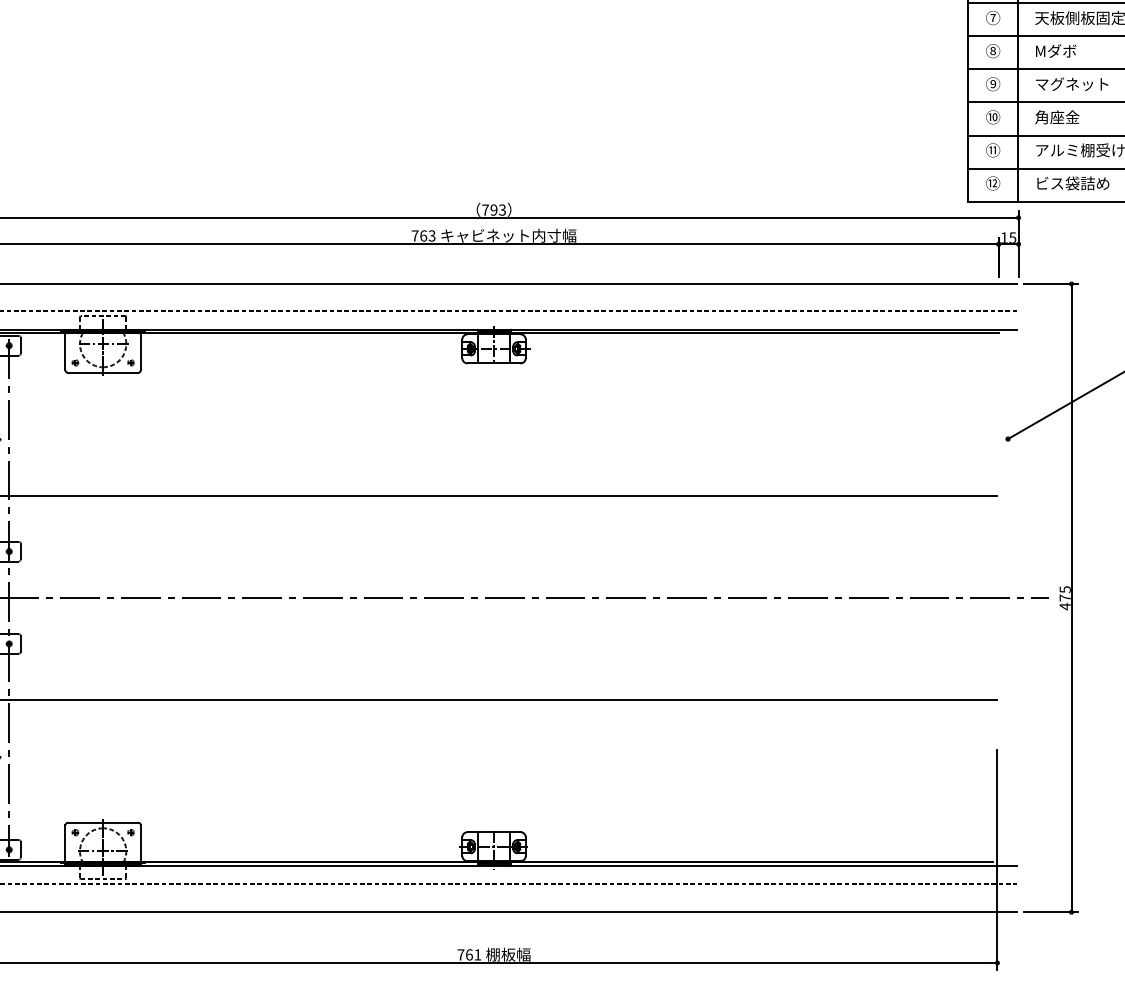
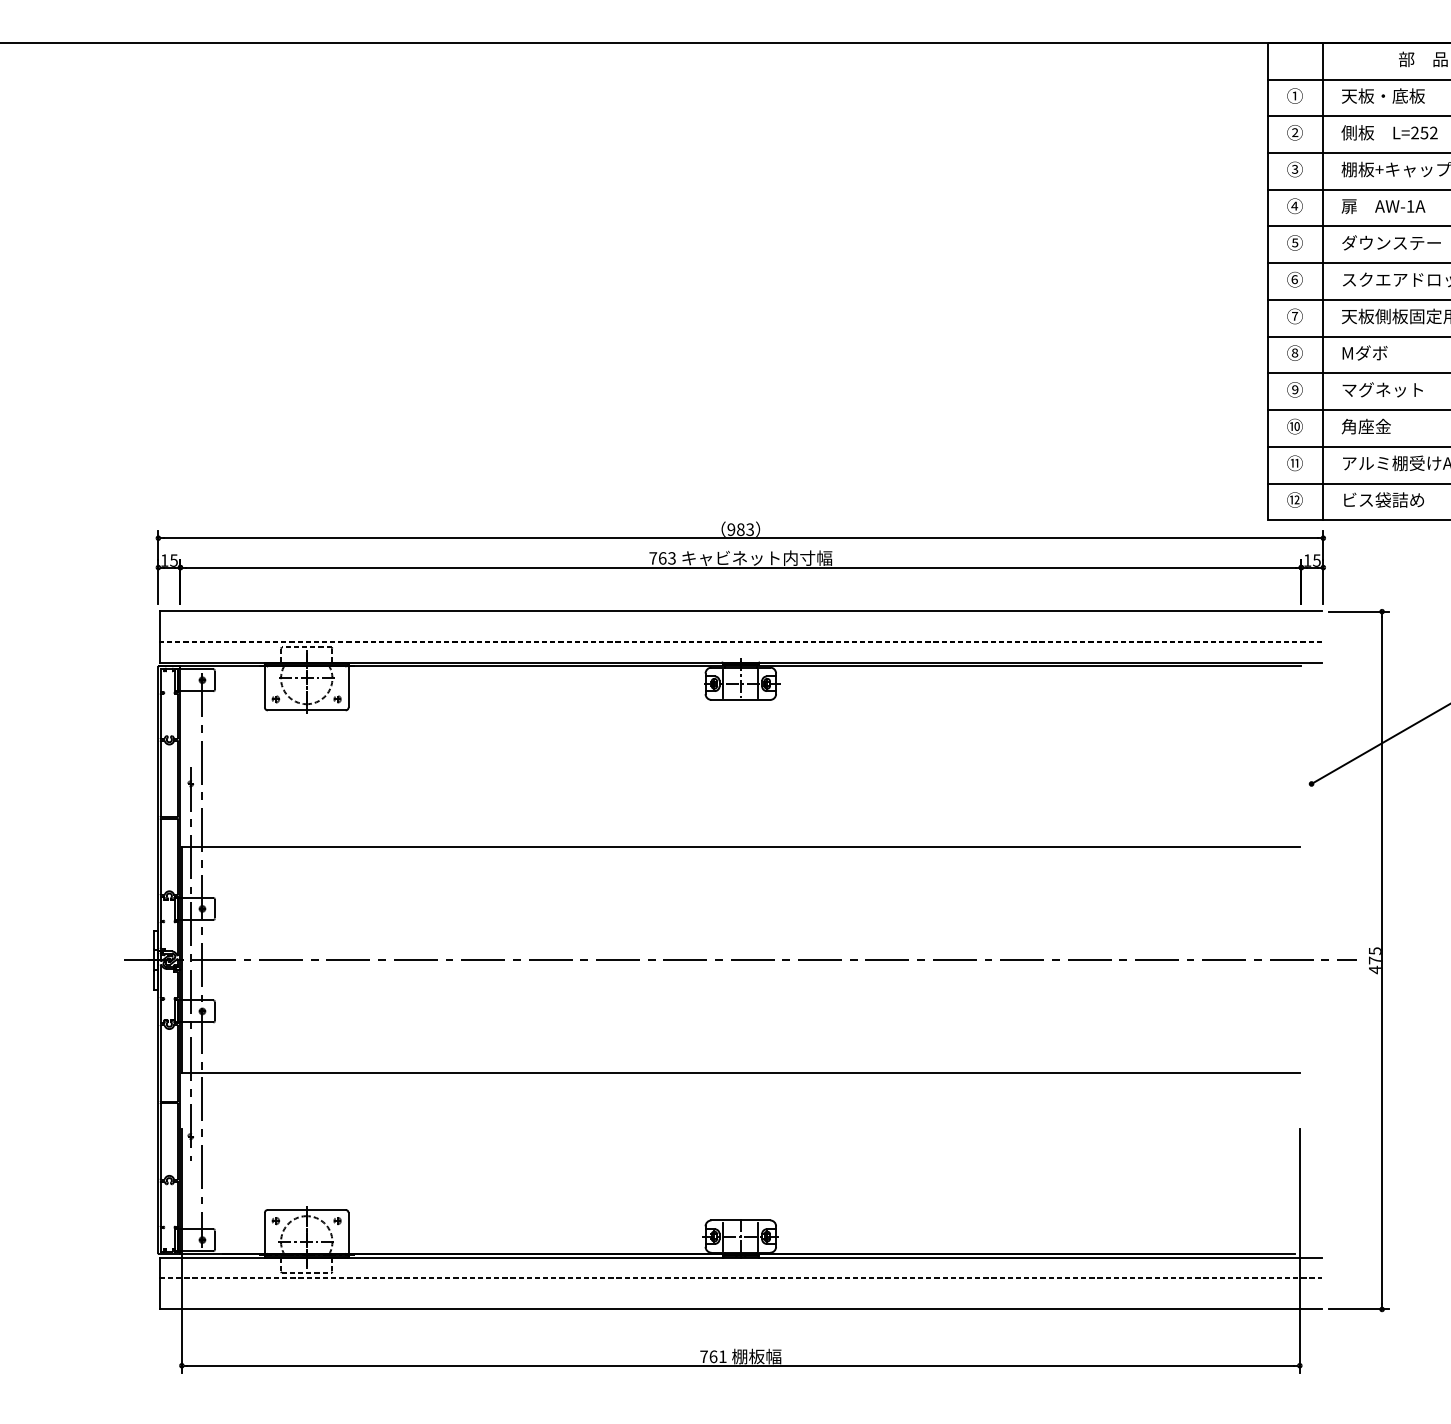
text: (489, 209) -> (735, 529), 793 -> 983

